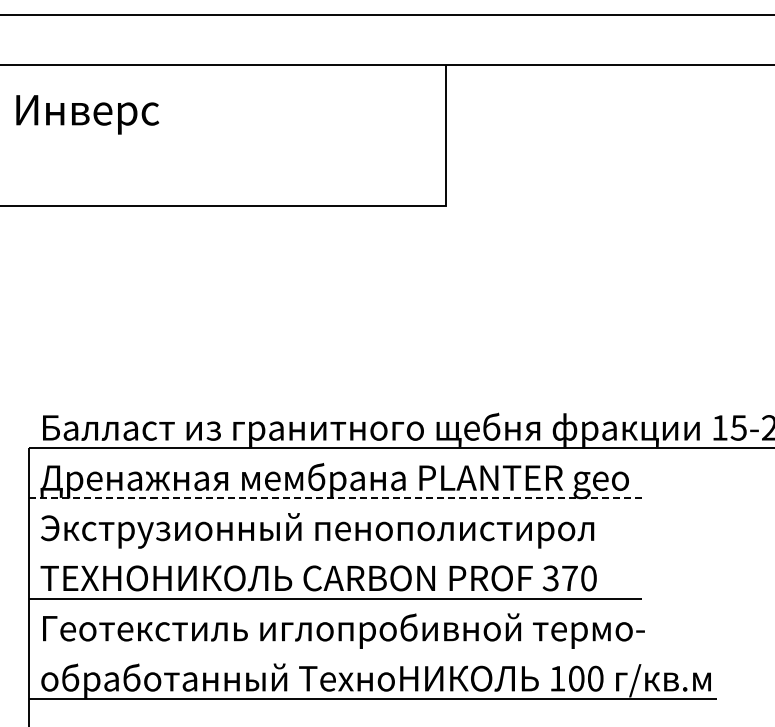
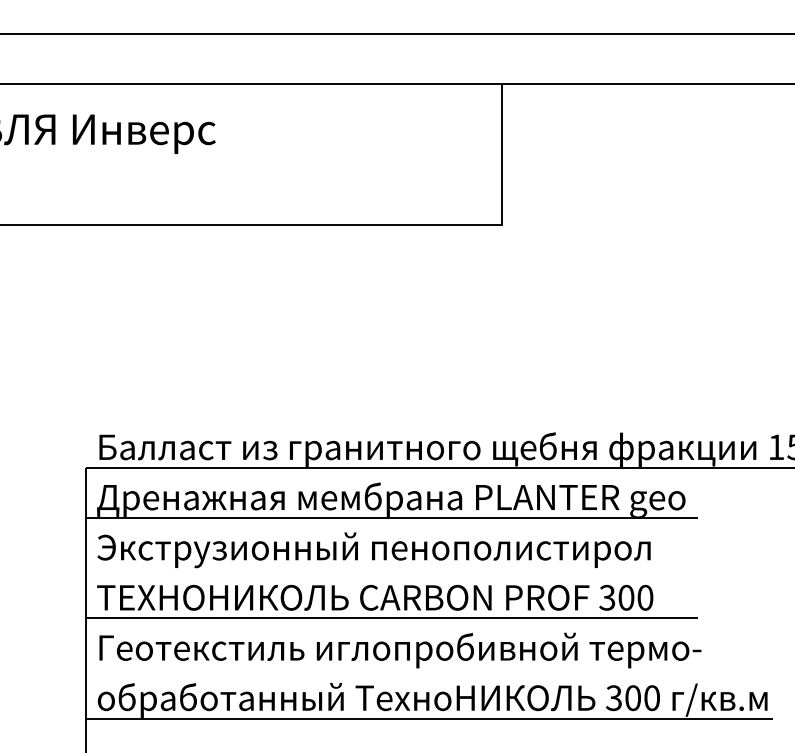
line: (335, 498) -> (392, 517), dashed -> solid
text: (569, 578) -> (626, 597), 370 -> 300
text: (556, 679) -> (613, 698), 100 -> 300

